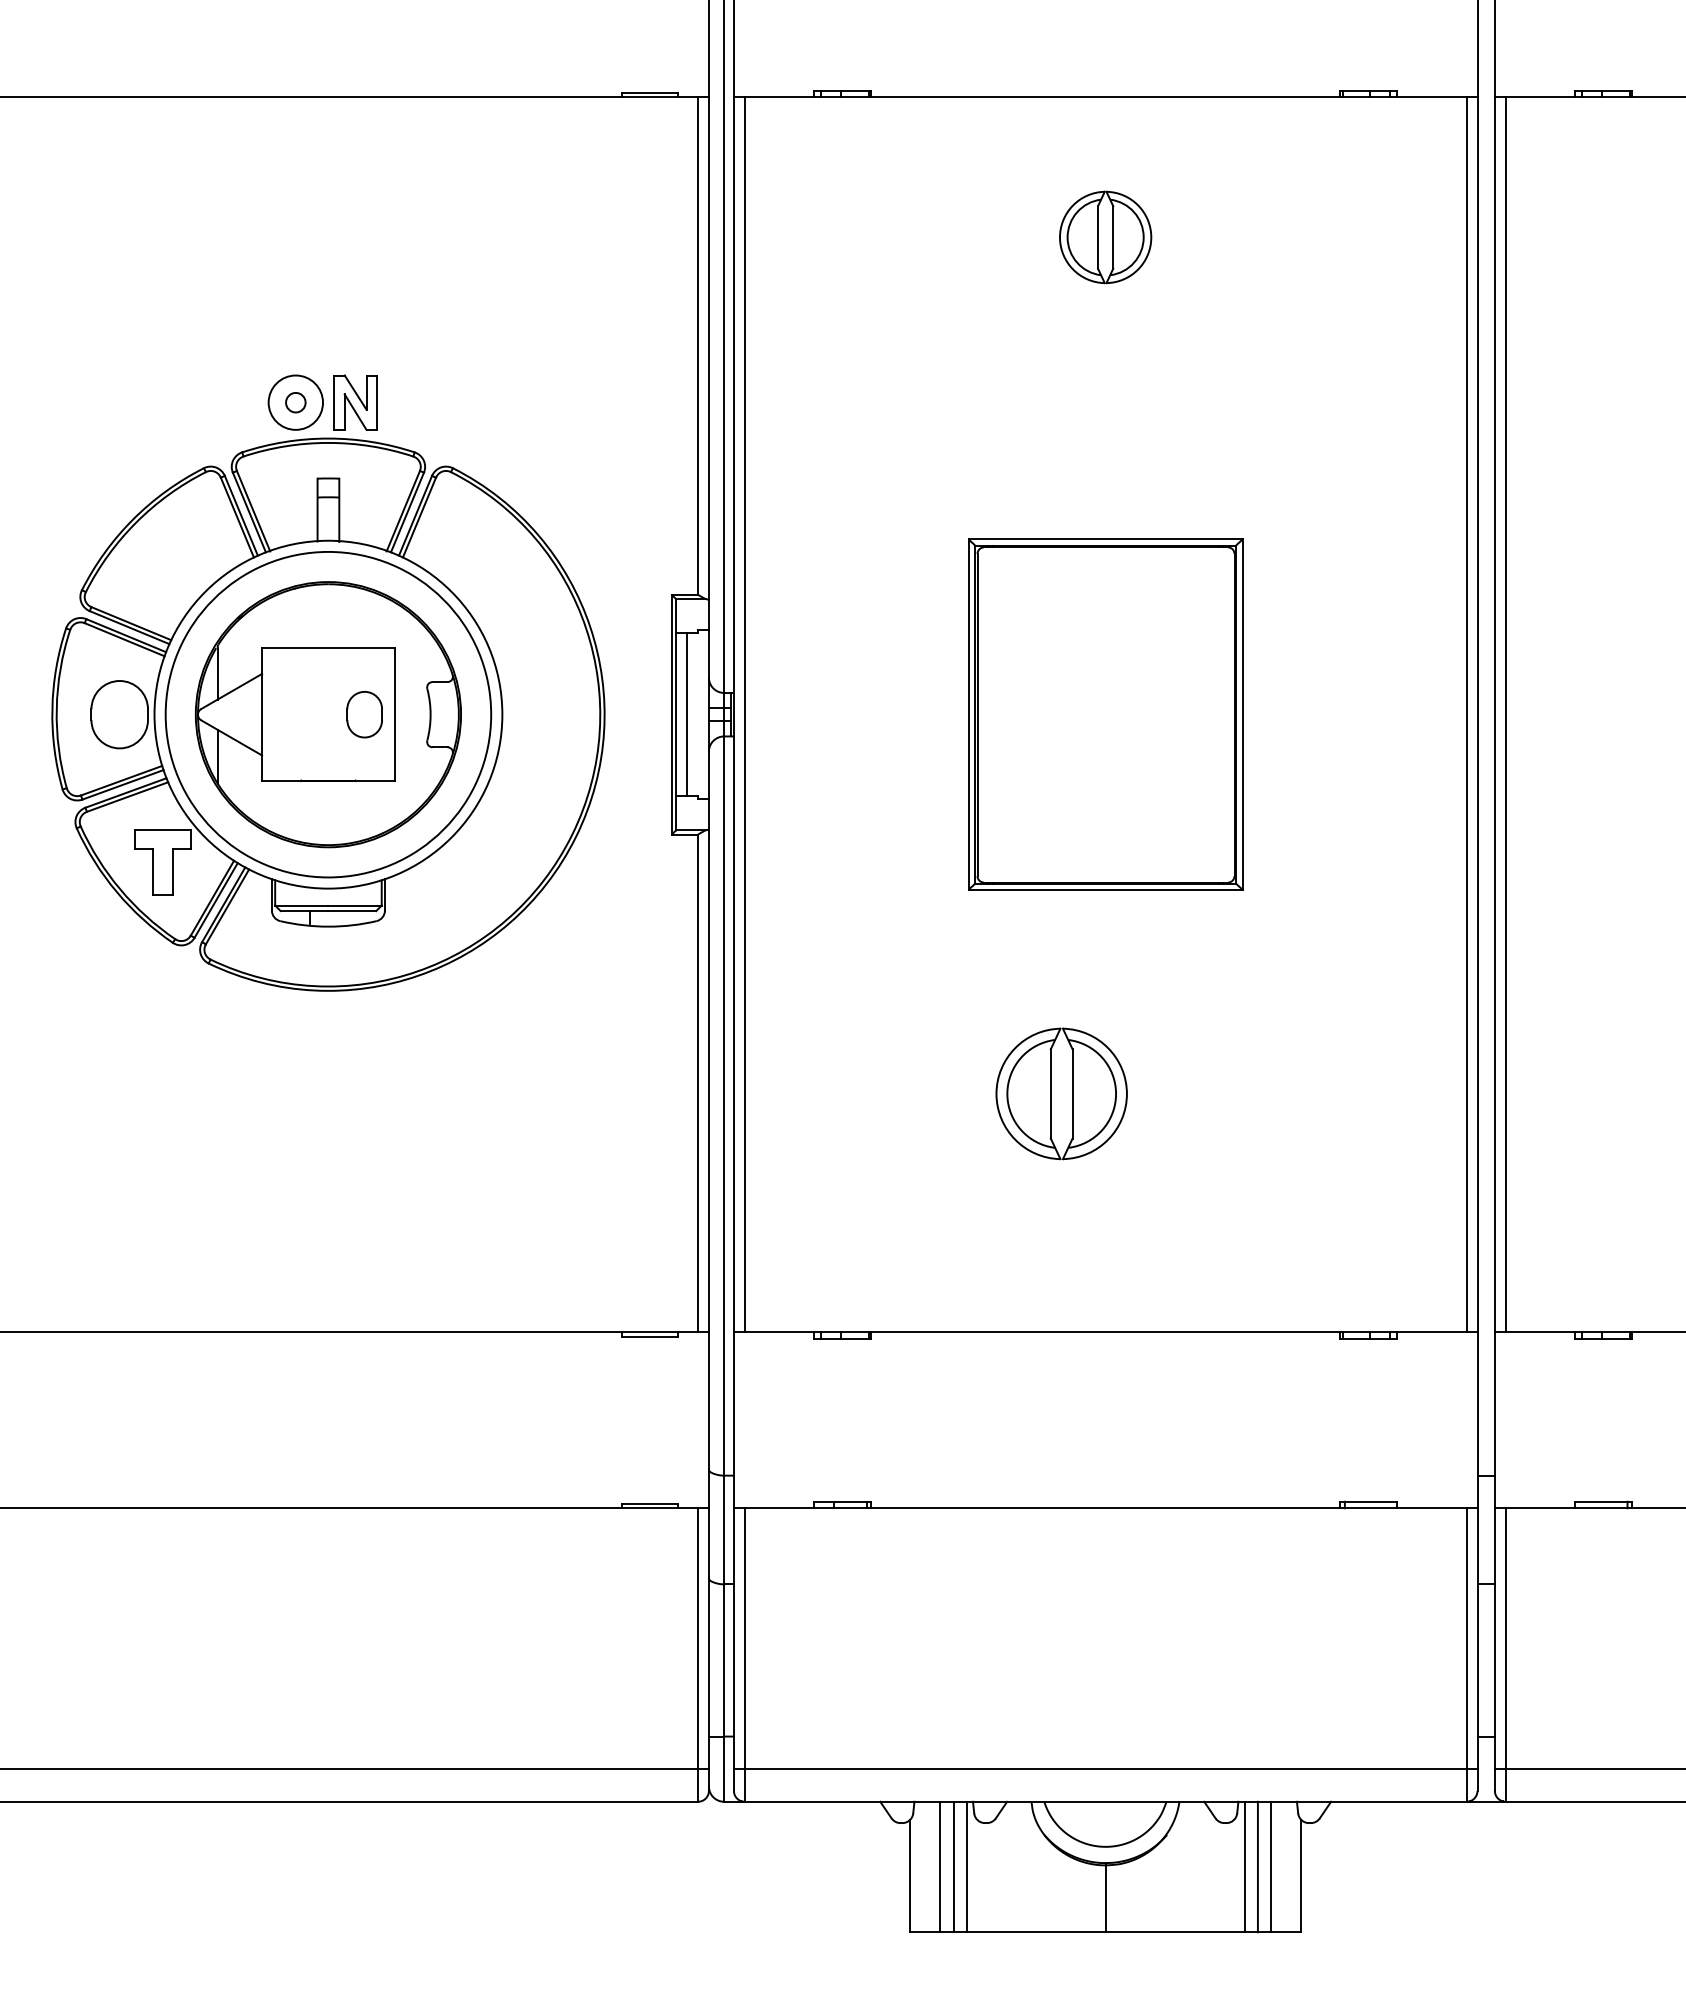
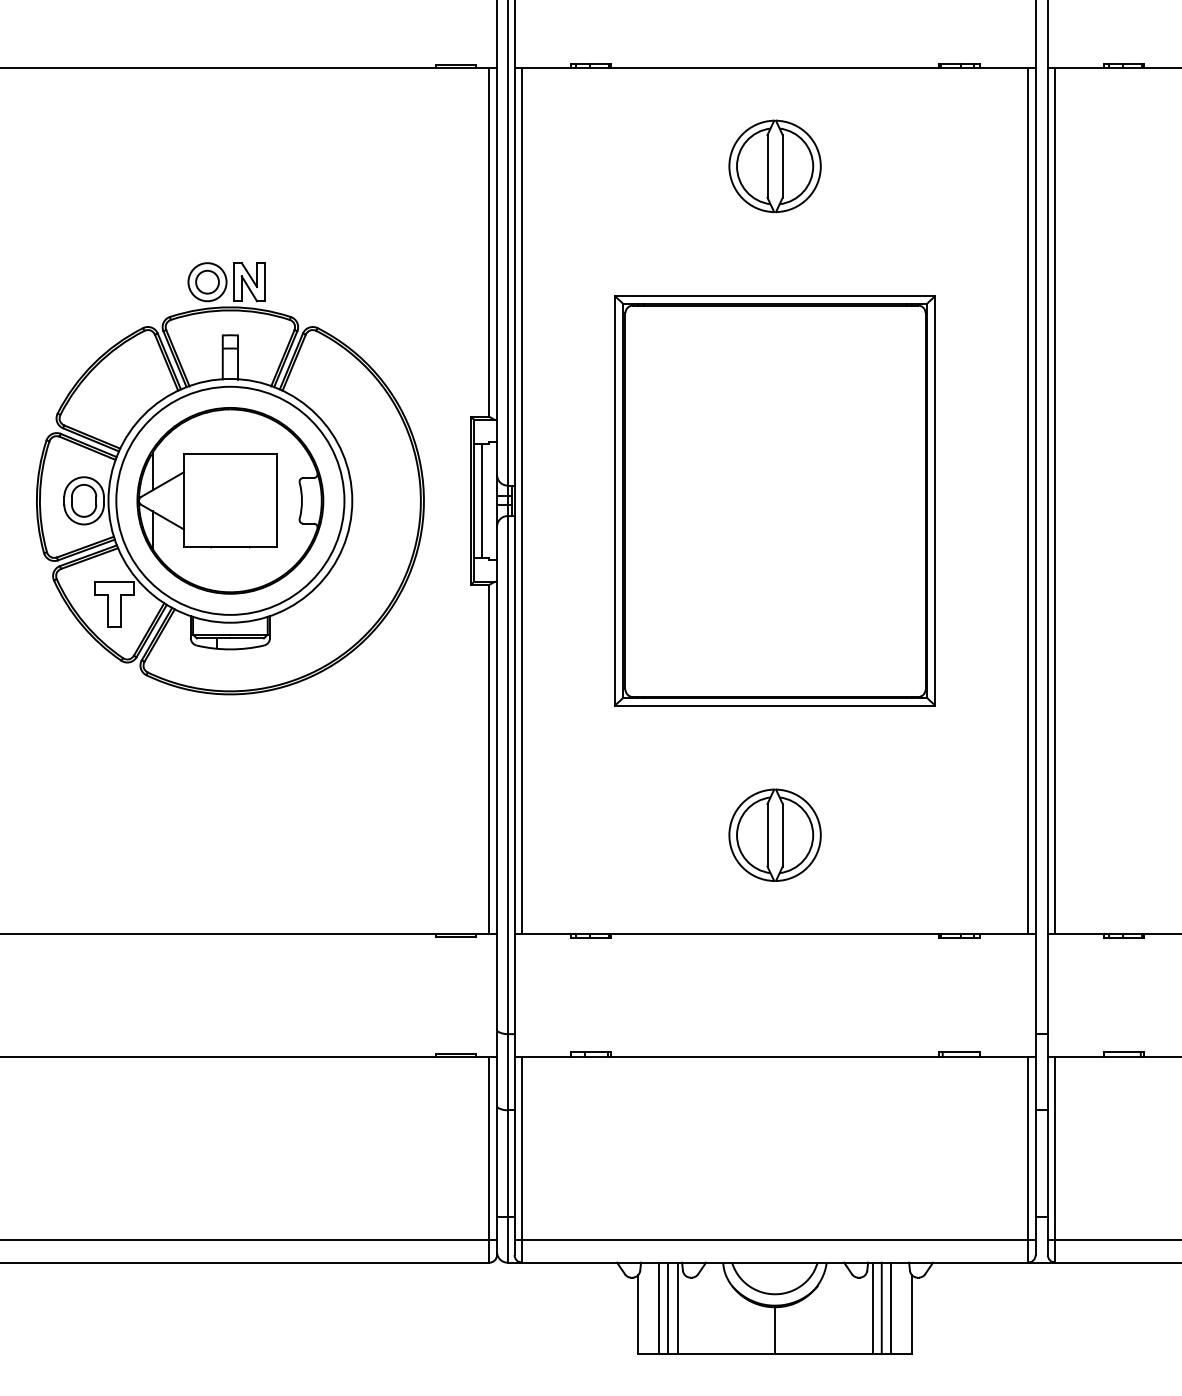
part: (1105, 237) -> (774, 166), size x1.43
circle: (295, 402) -> (207, 282), size x1.67
part: (364, 714) -> (83, 500), moved
part: (1105, 714) -> (774, 500), size x1.67
part: (1061, 1093) -> (774, 835), moved

